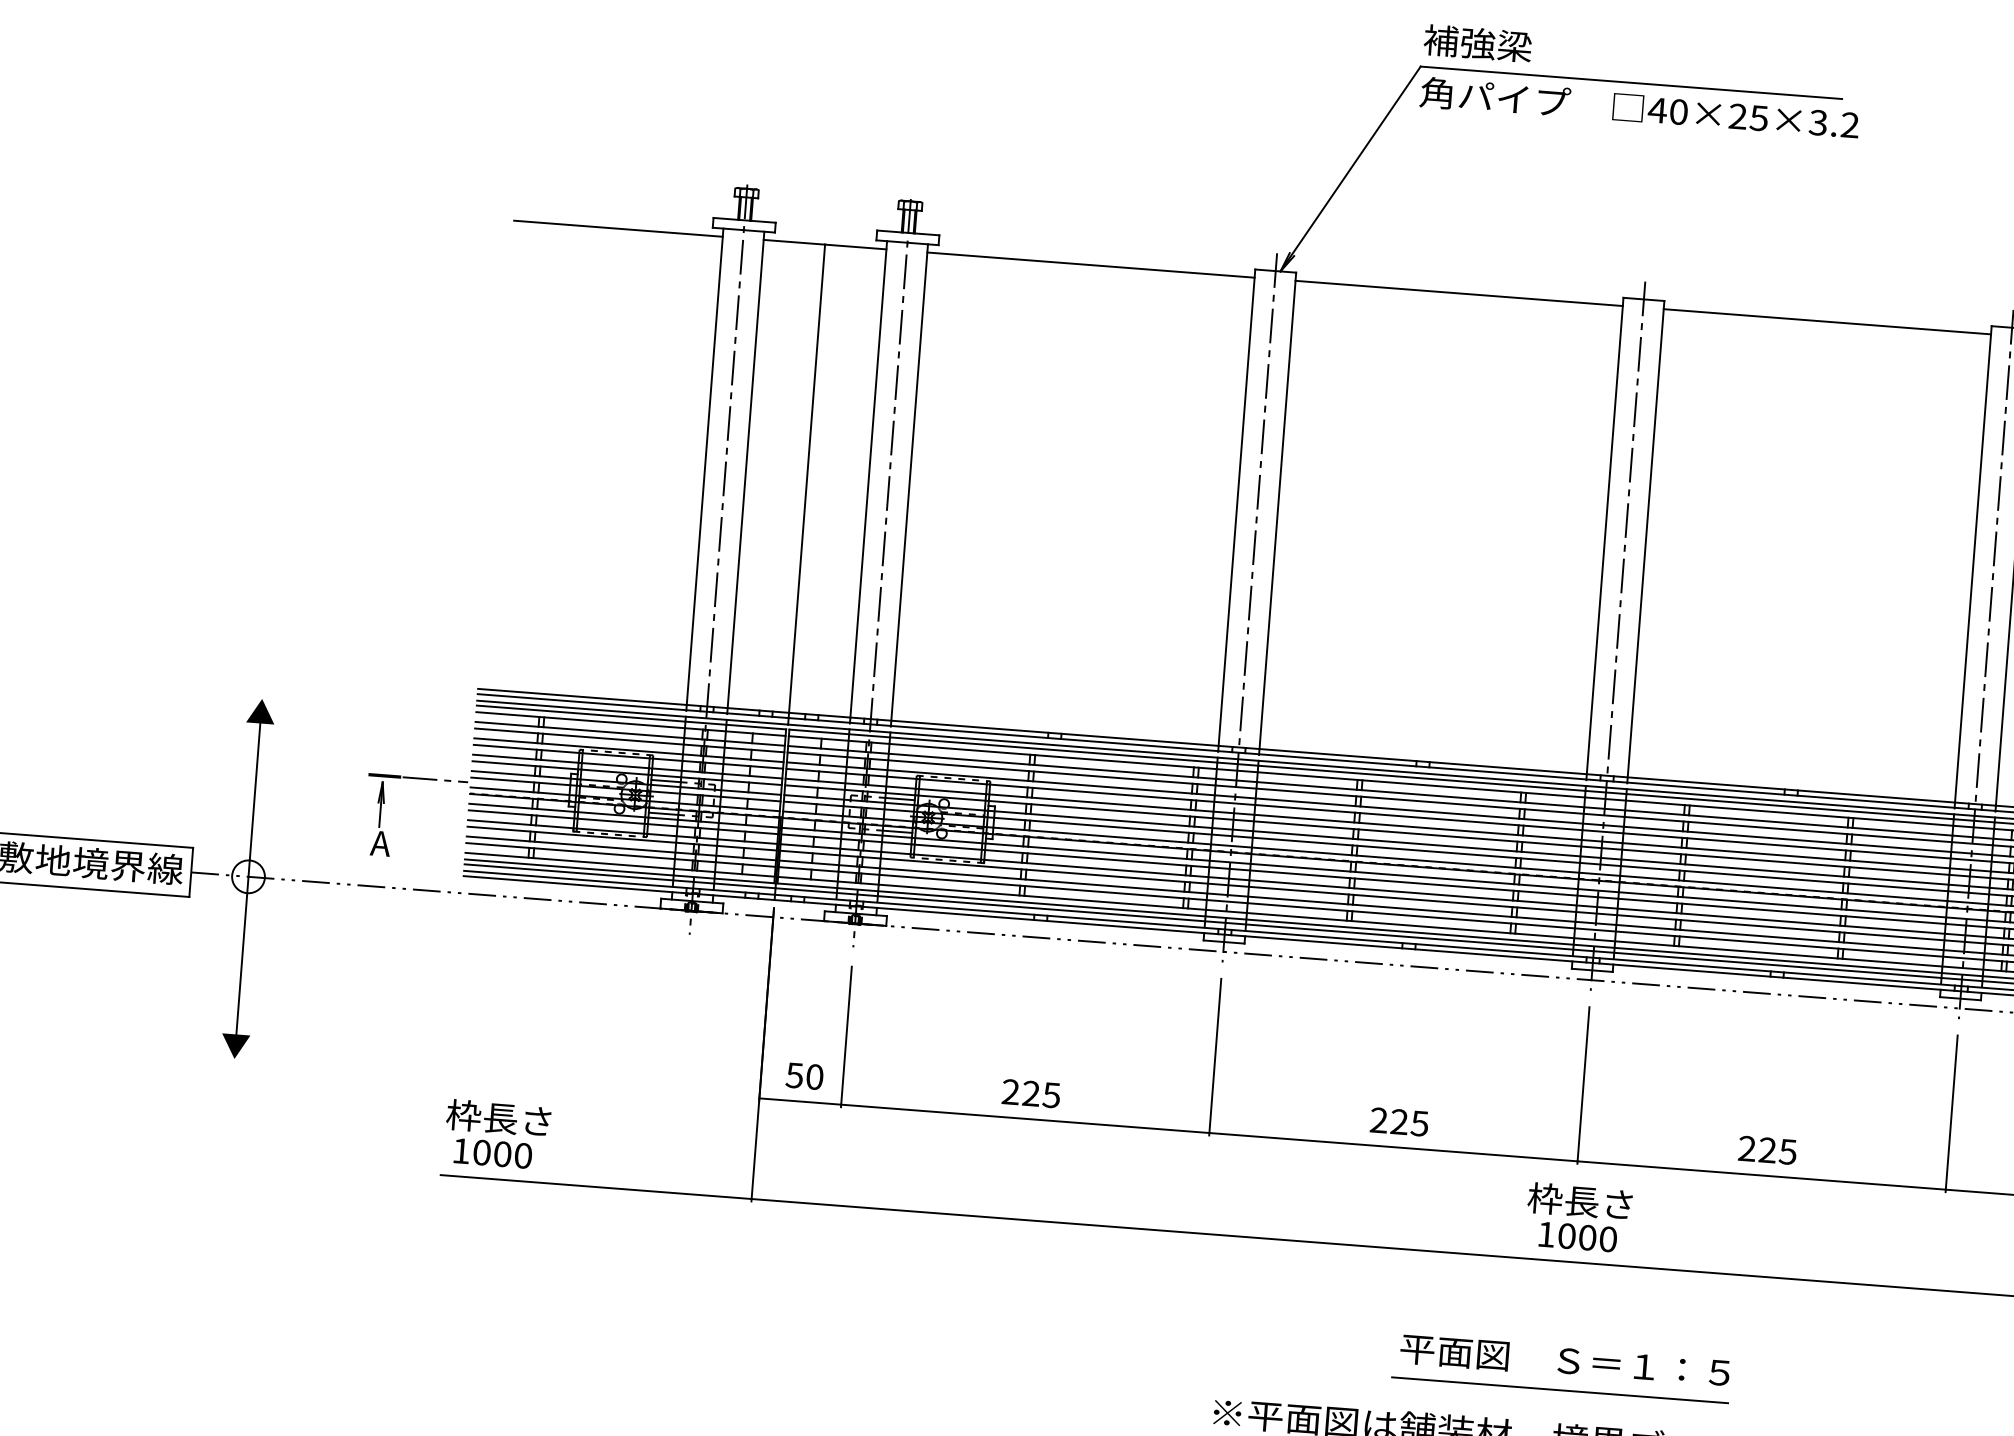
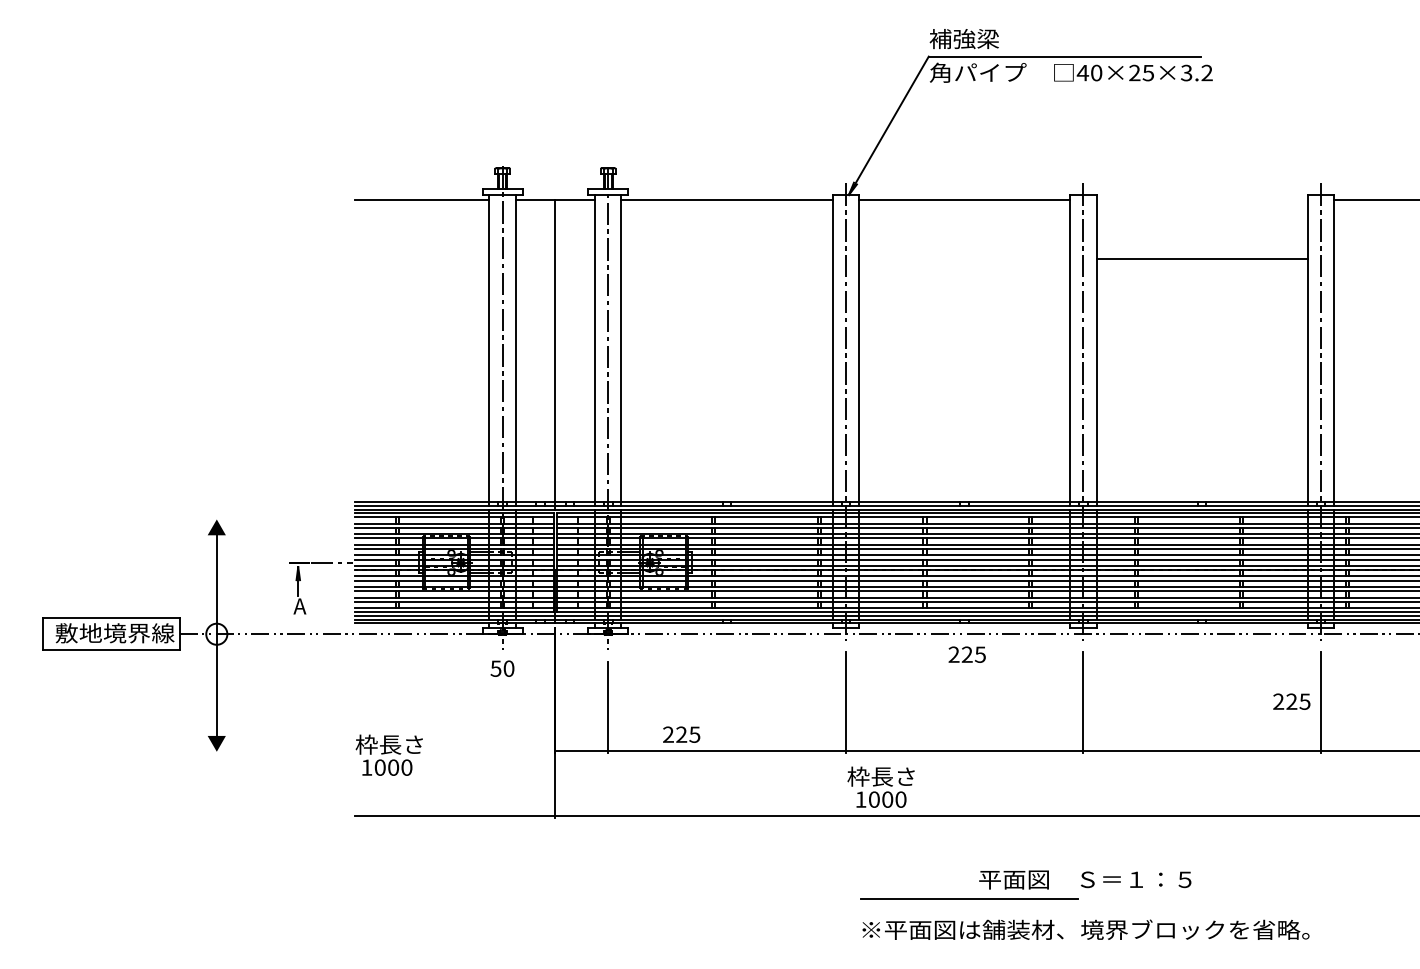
line: (1826, 322) -> (1201, 259), moved
text: (804, 1075) -> (502, 668), moved
text: (1031, 1093) -> (681, 734), moved
text: (1398, 1121) -> (966, 654), moved
text: (496, 1133) -> (388, 754), moved
text: (1767, 1149) -> (1291, 701), moved
text: (1578, 1216) -> (880, 786), moved
line: (1560, 1389) -> (969, 898), moved

